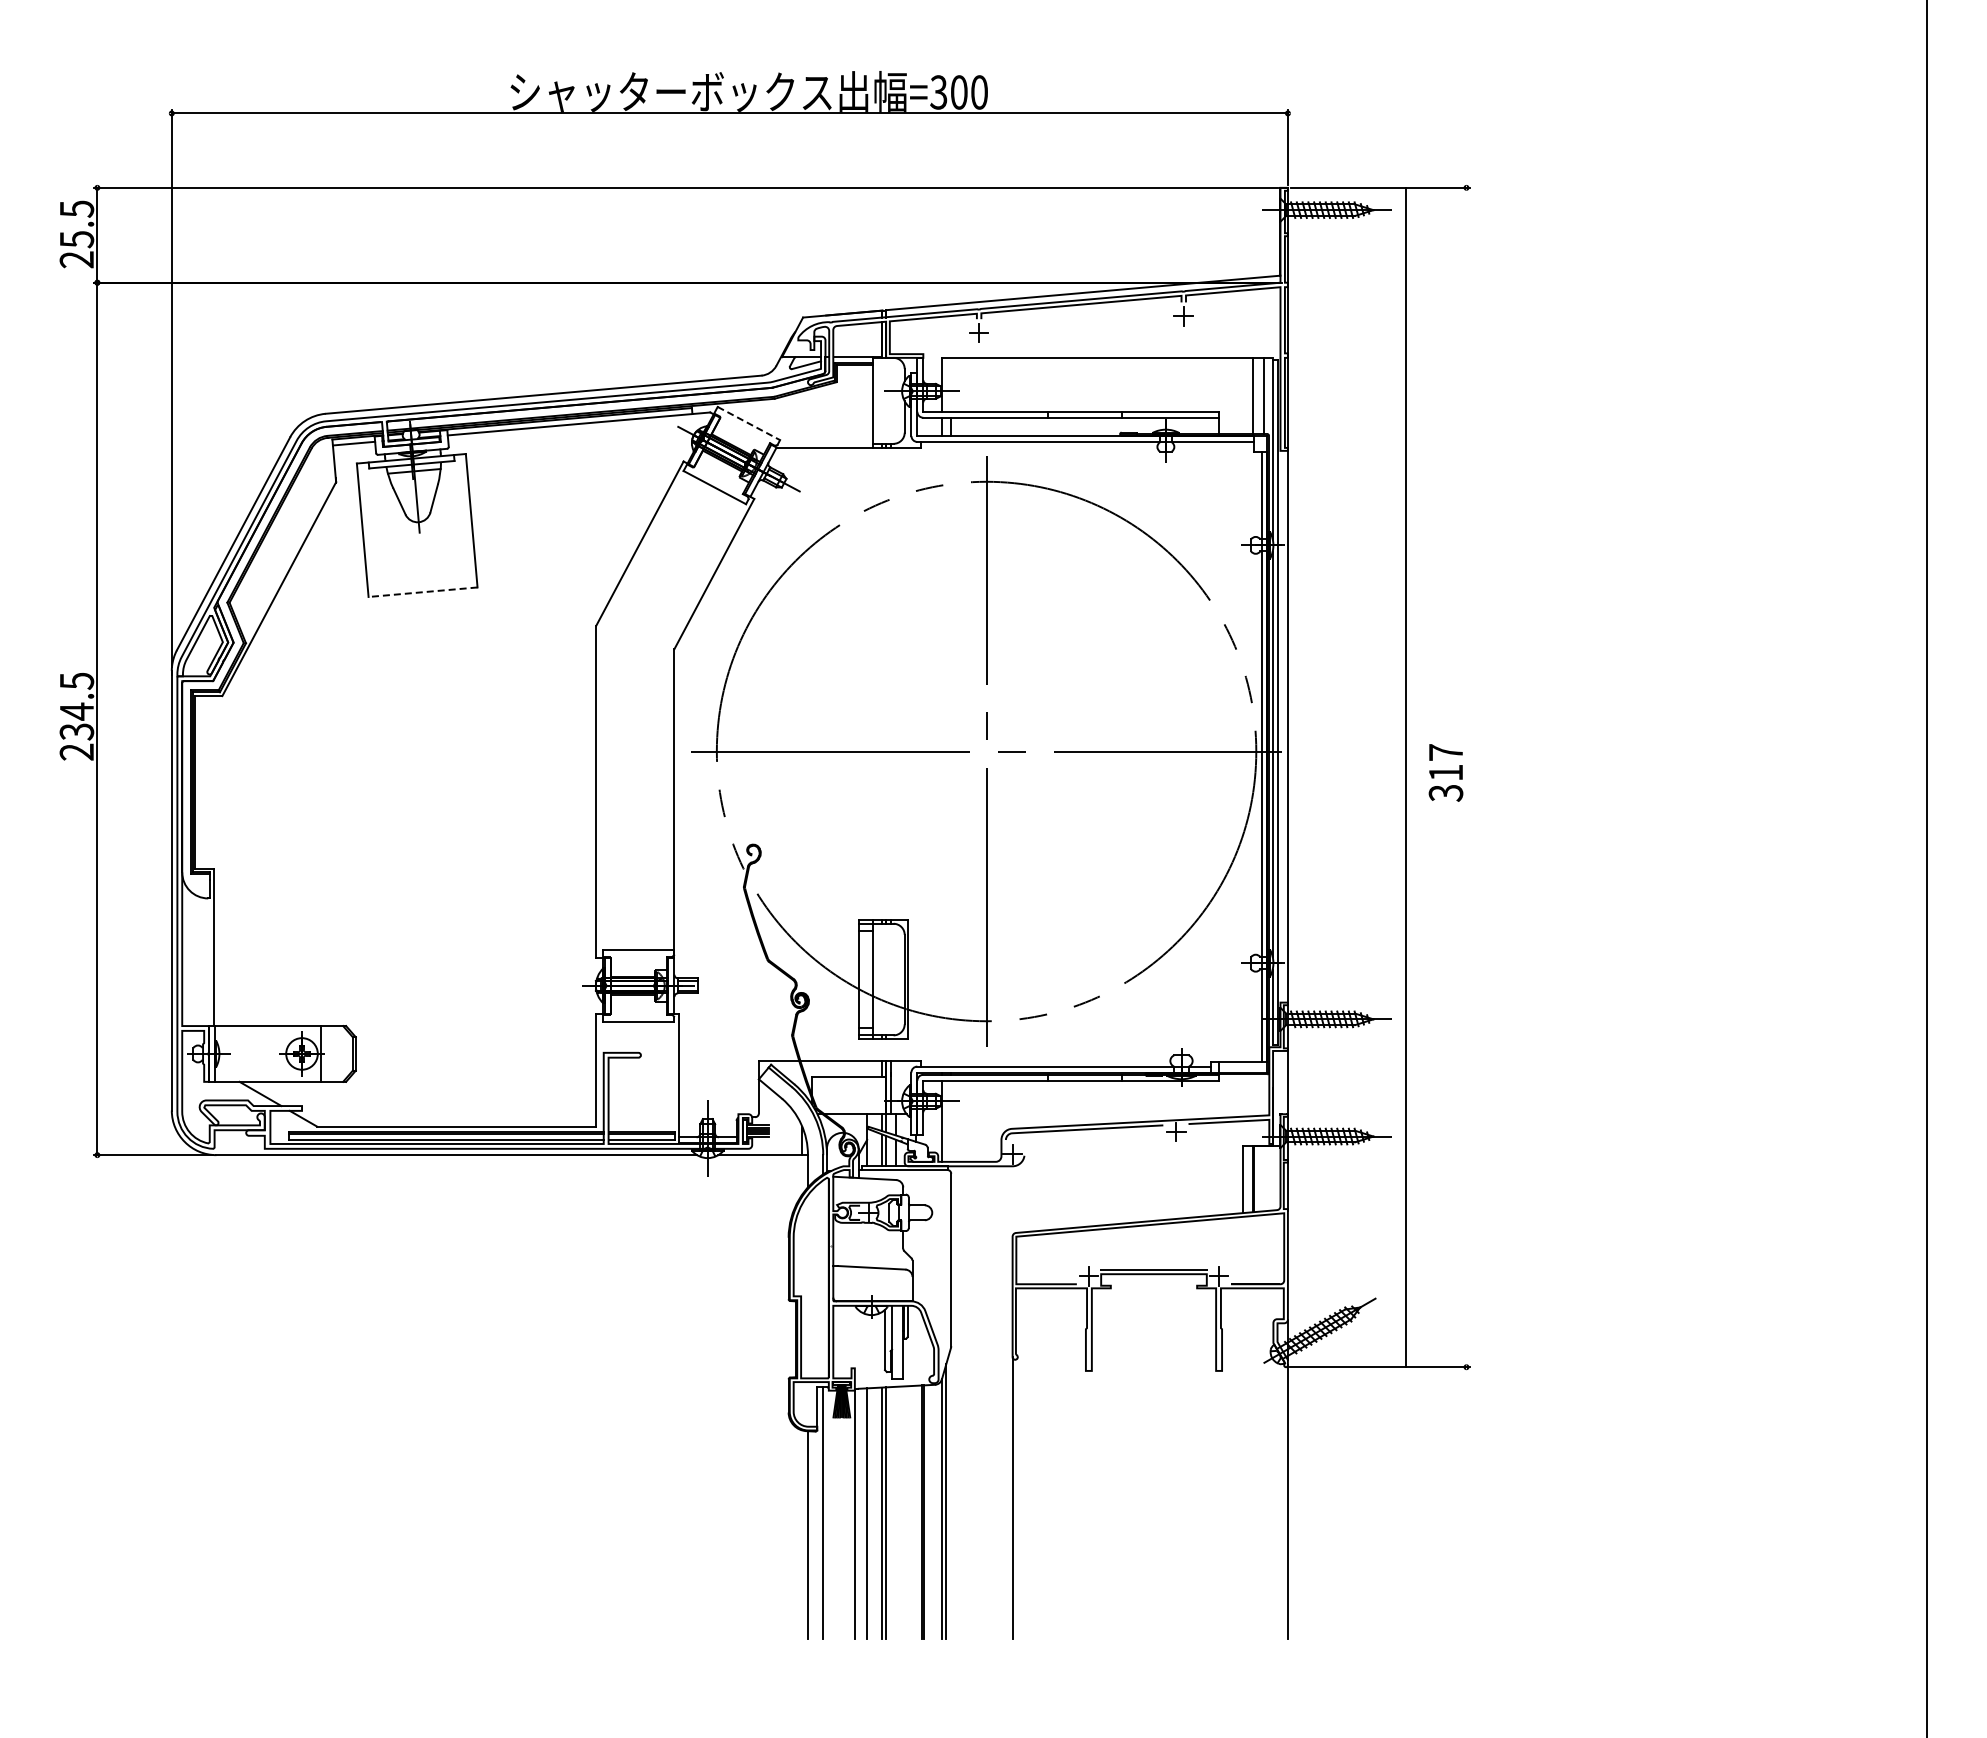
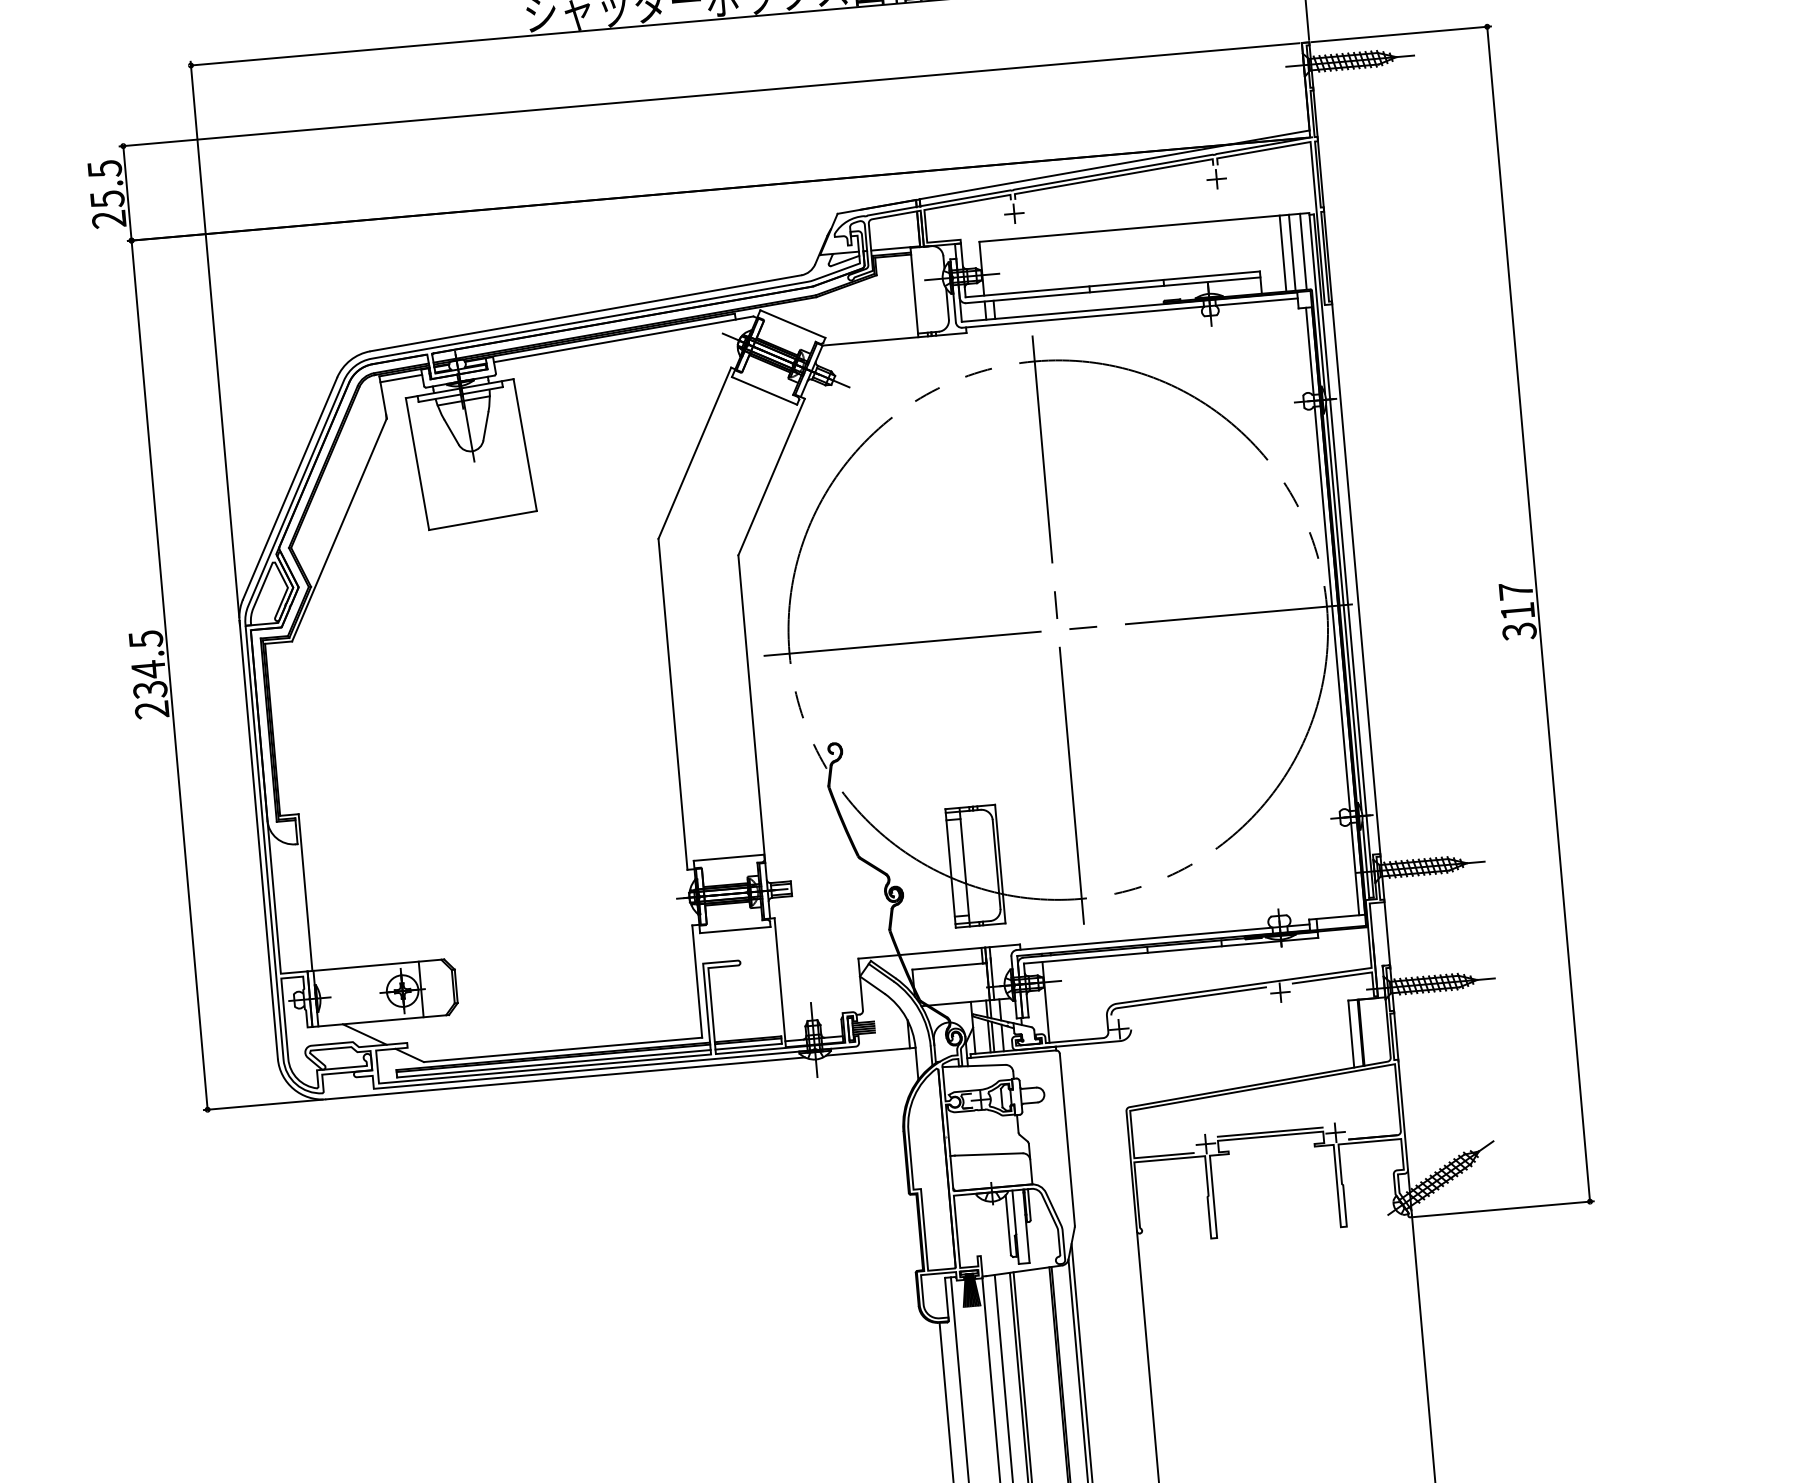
line: (1243, 395) -> (1283, 253), added
line: (749, 423) -> (793, 324), dashed -> solid
line: (423, 592) -> (483, 520), dashed -> solid
line: (1405, 777) -> (1538, 614), moved

